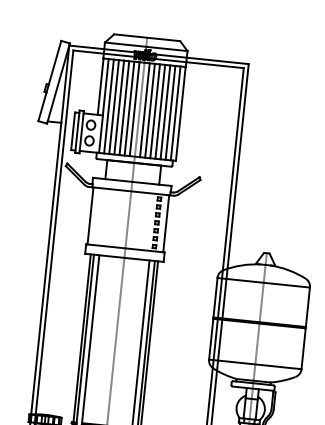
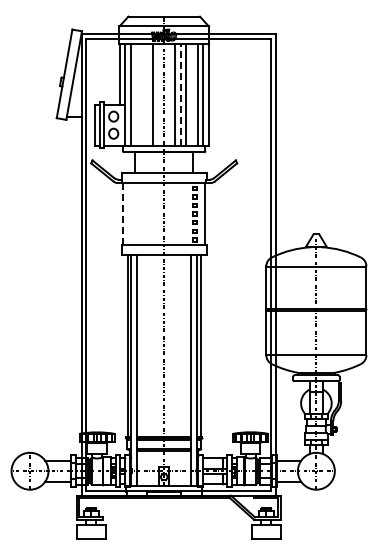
line: (114, 106) -> (136, 94), removed
line: (118, 107) -> (141, 94), removed
line: (124, 107) -> (147, 94), removed
line: (134, 109) -> (158, 94), removed
line: (144, 110) -> (169, 94), removed
line: (154, 111) -> (180, 94), solid -> dashed
line: (165, 112) -> (192, 94), removed
line: (90, 216) -> (123, 214), solid -> dashed

